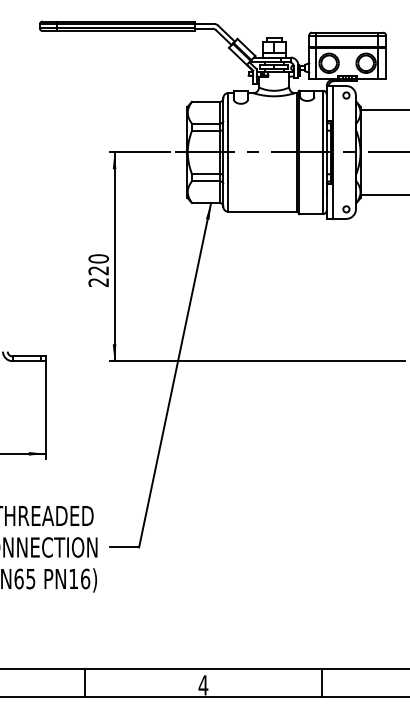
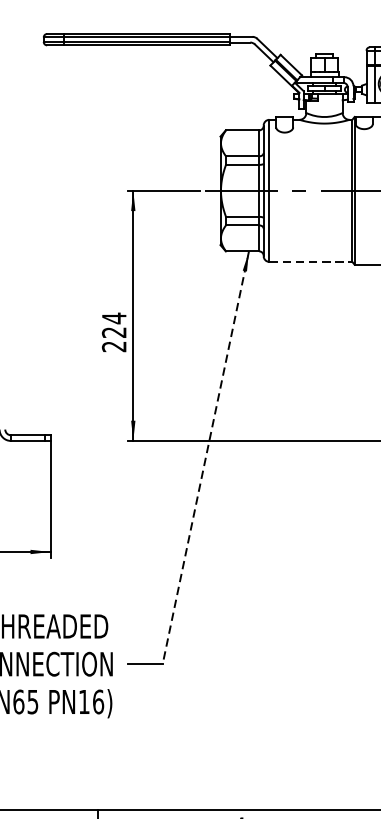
line: (262, 211) -> (310, 261), solid -> dashed
text: (98, 258) -> (114, 317), 220 -> 224
line: (175, 375) -> (206, 458), solid -> dashed

